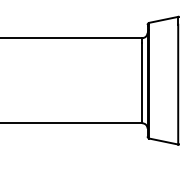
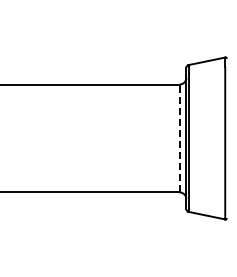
line: (142, 83) -> (179, 141), solid -> dashed

